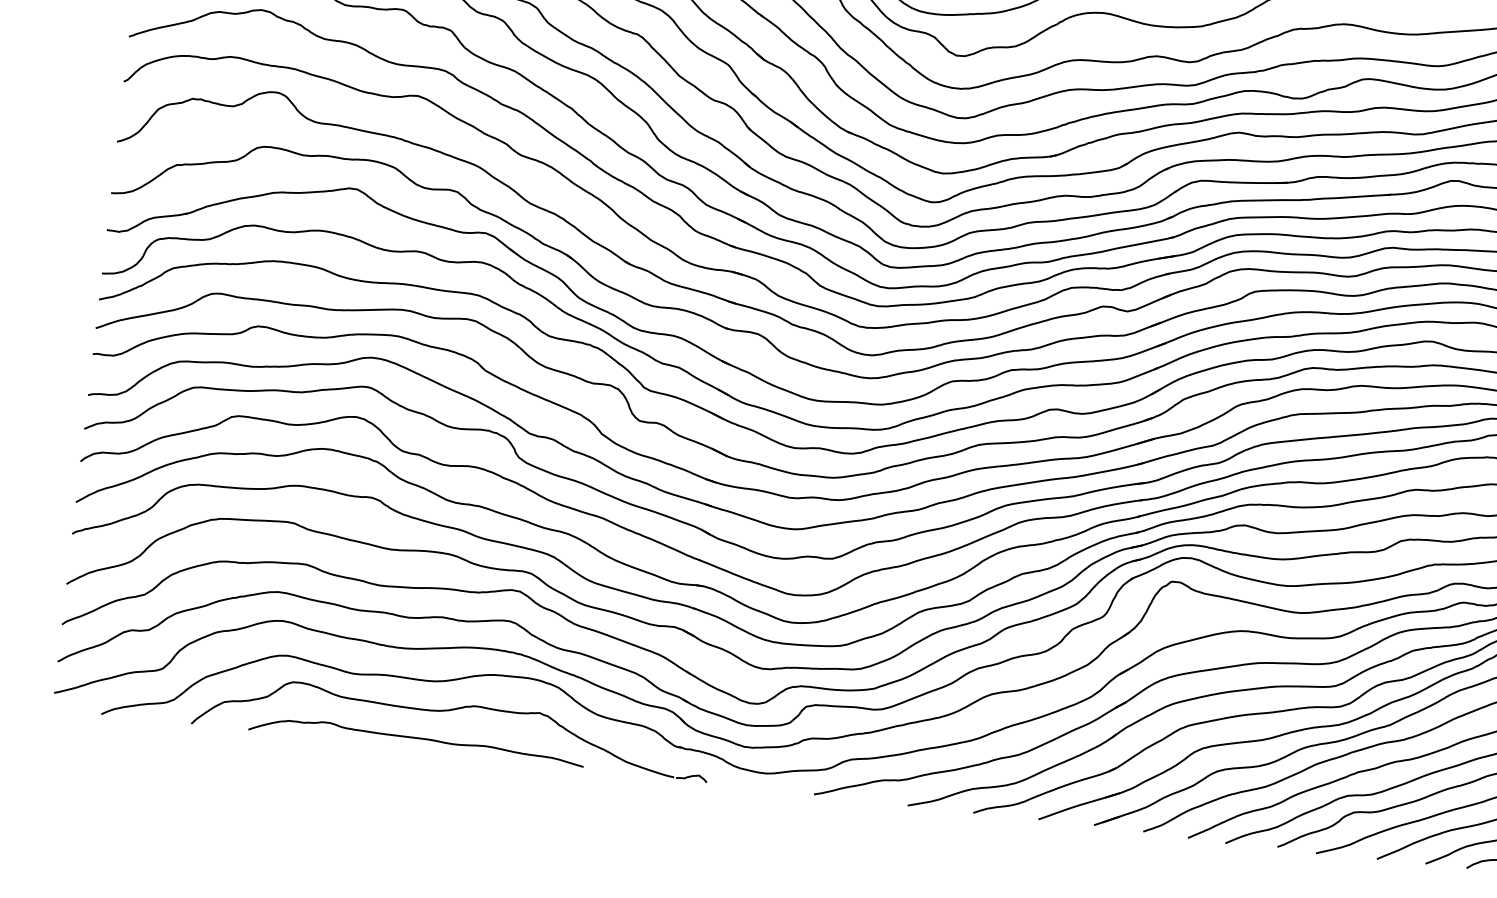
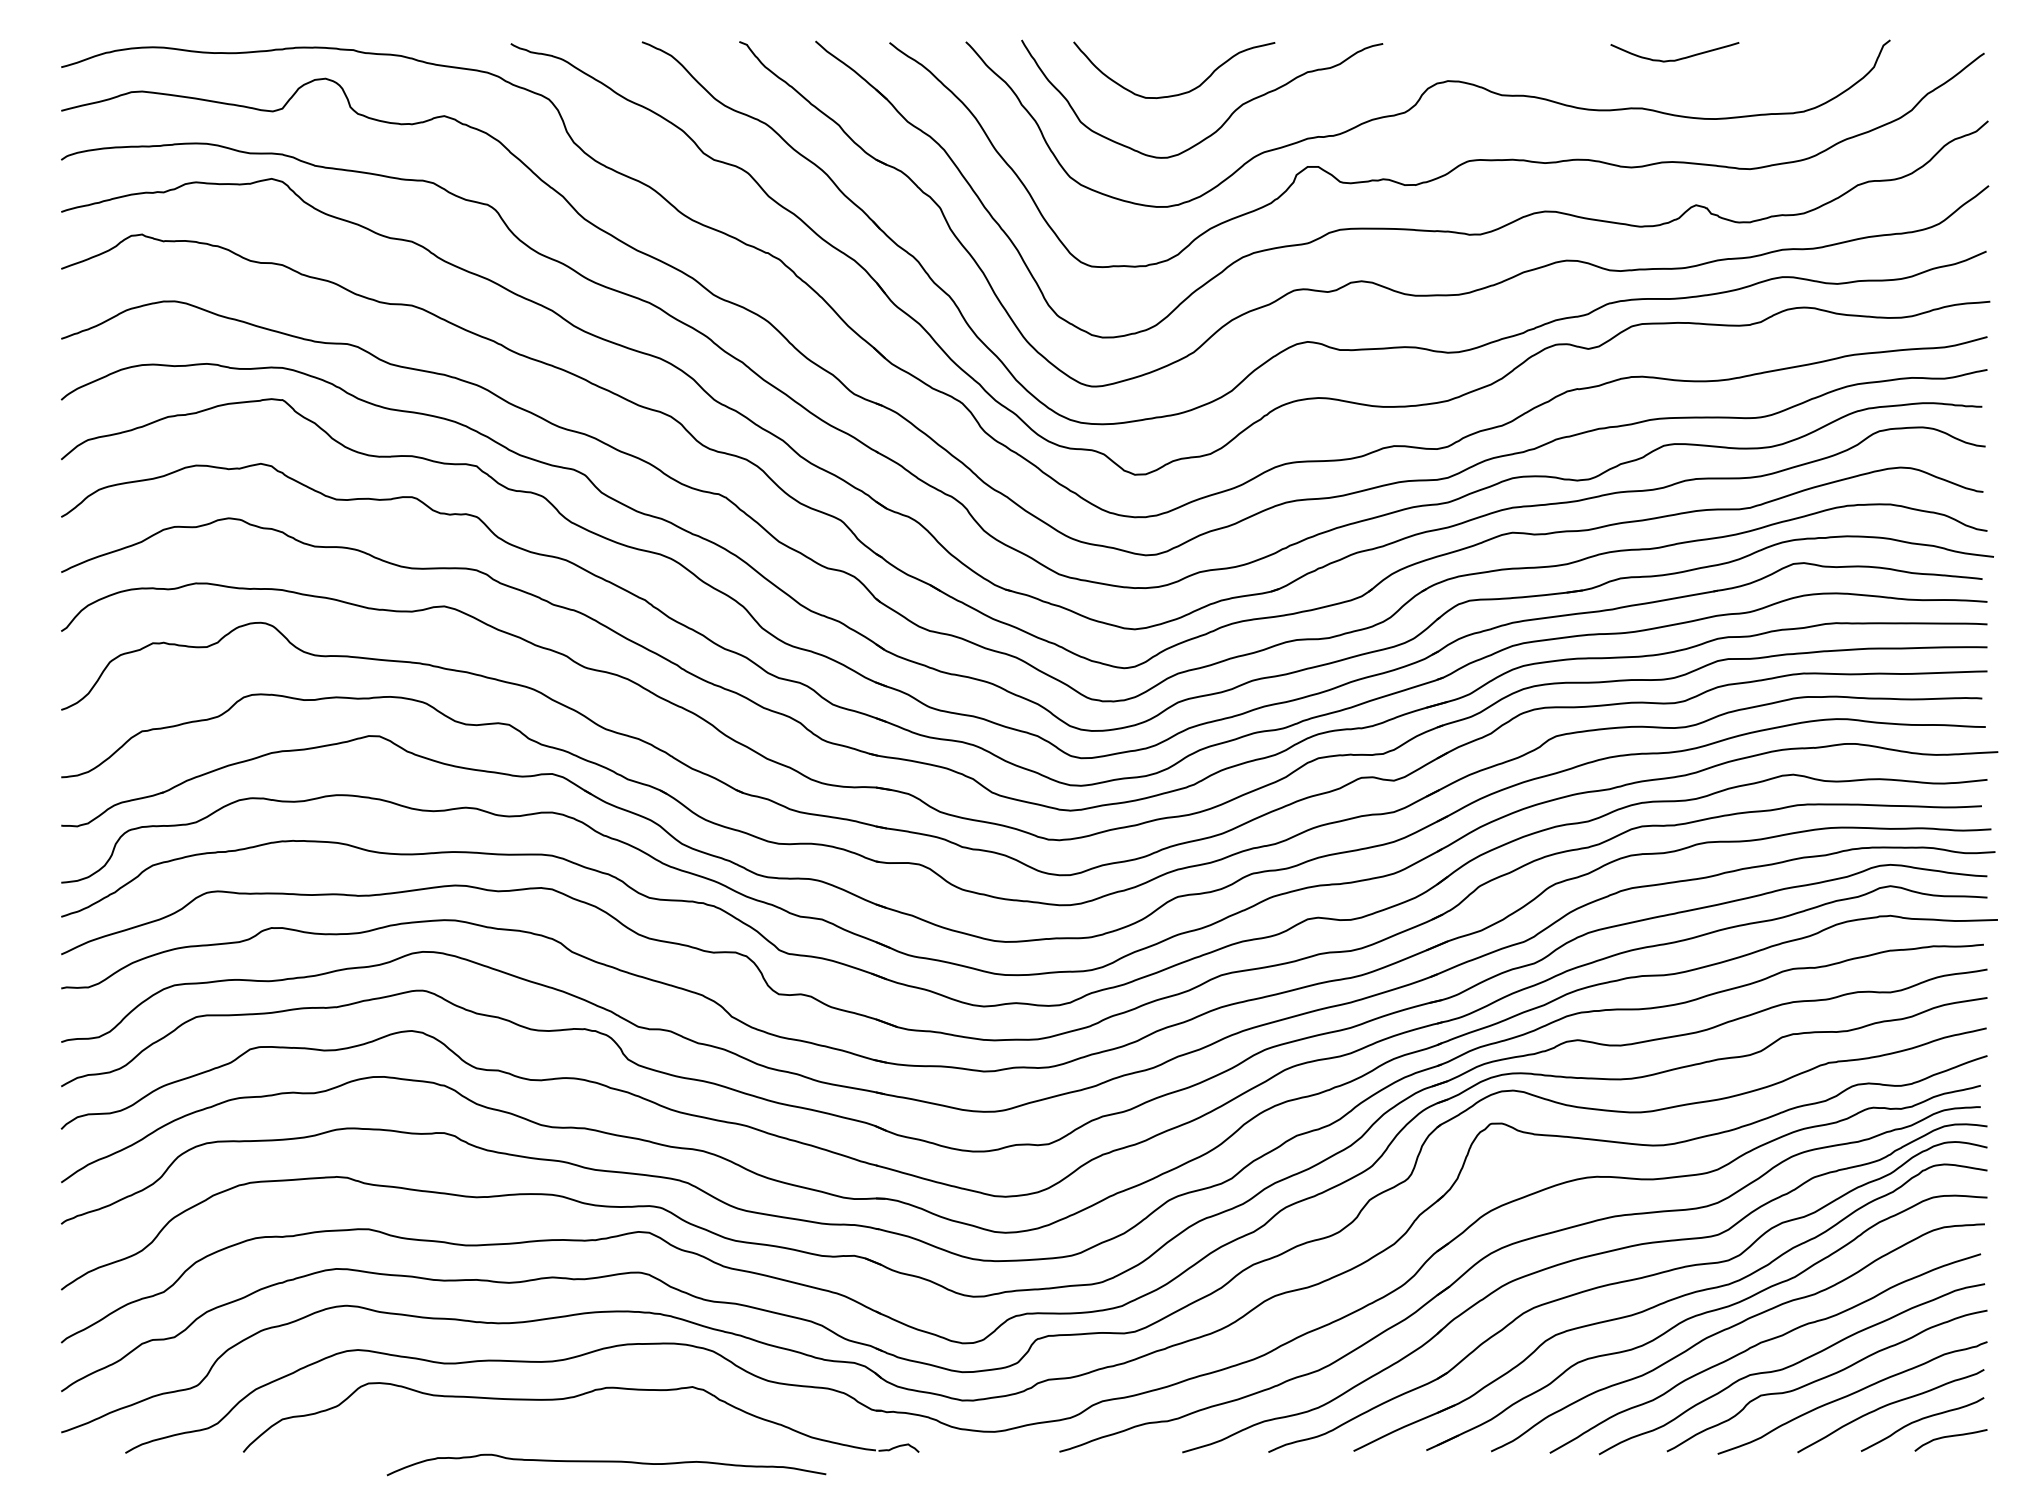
curve: (416, 738) -> (606, 1462), moved

